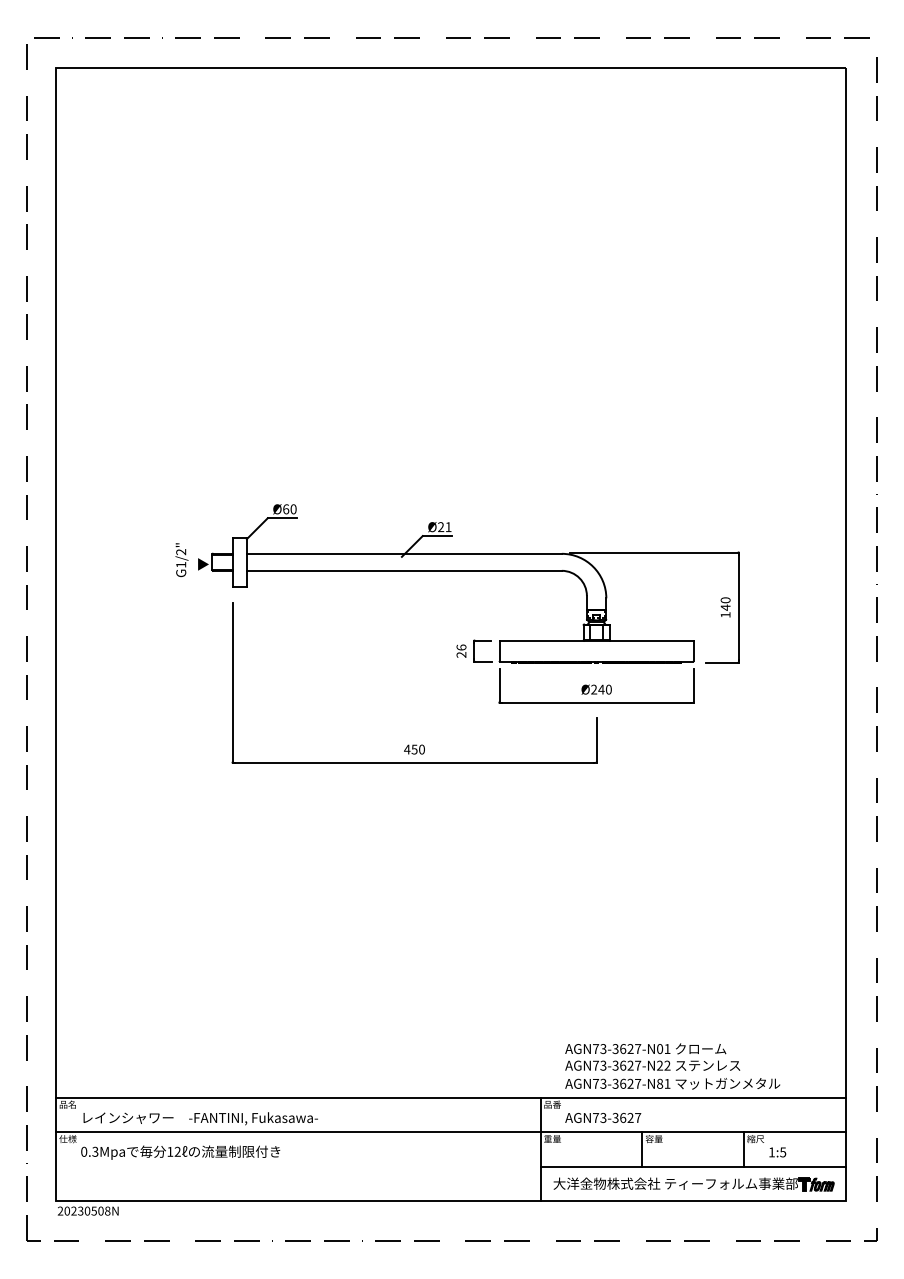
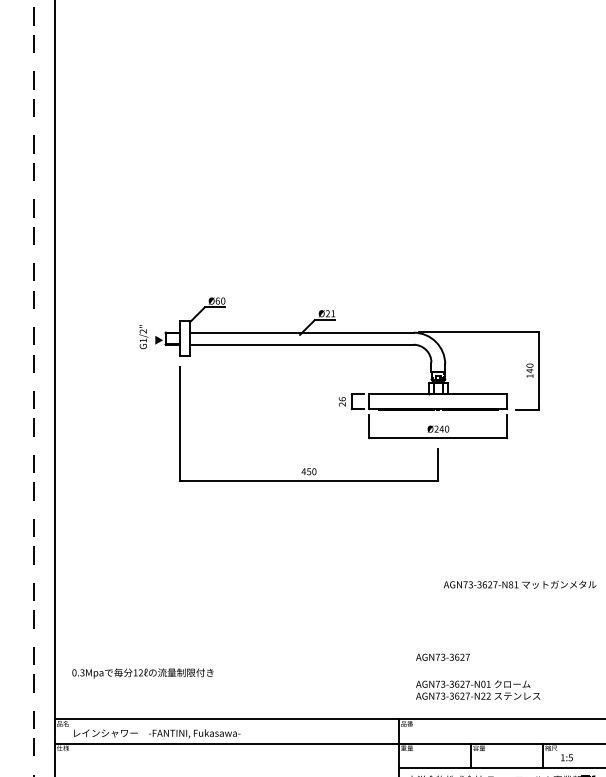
text: (672, 1083) -> (519, 584), moved
text: (603, 1117) -> (443, 656), moved
text: (180, 1152) -> (142, 673), moved

